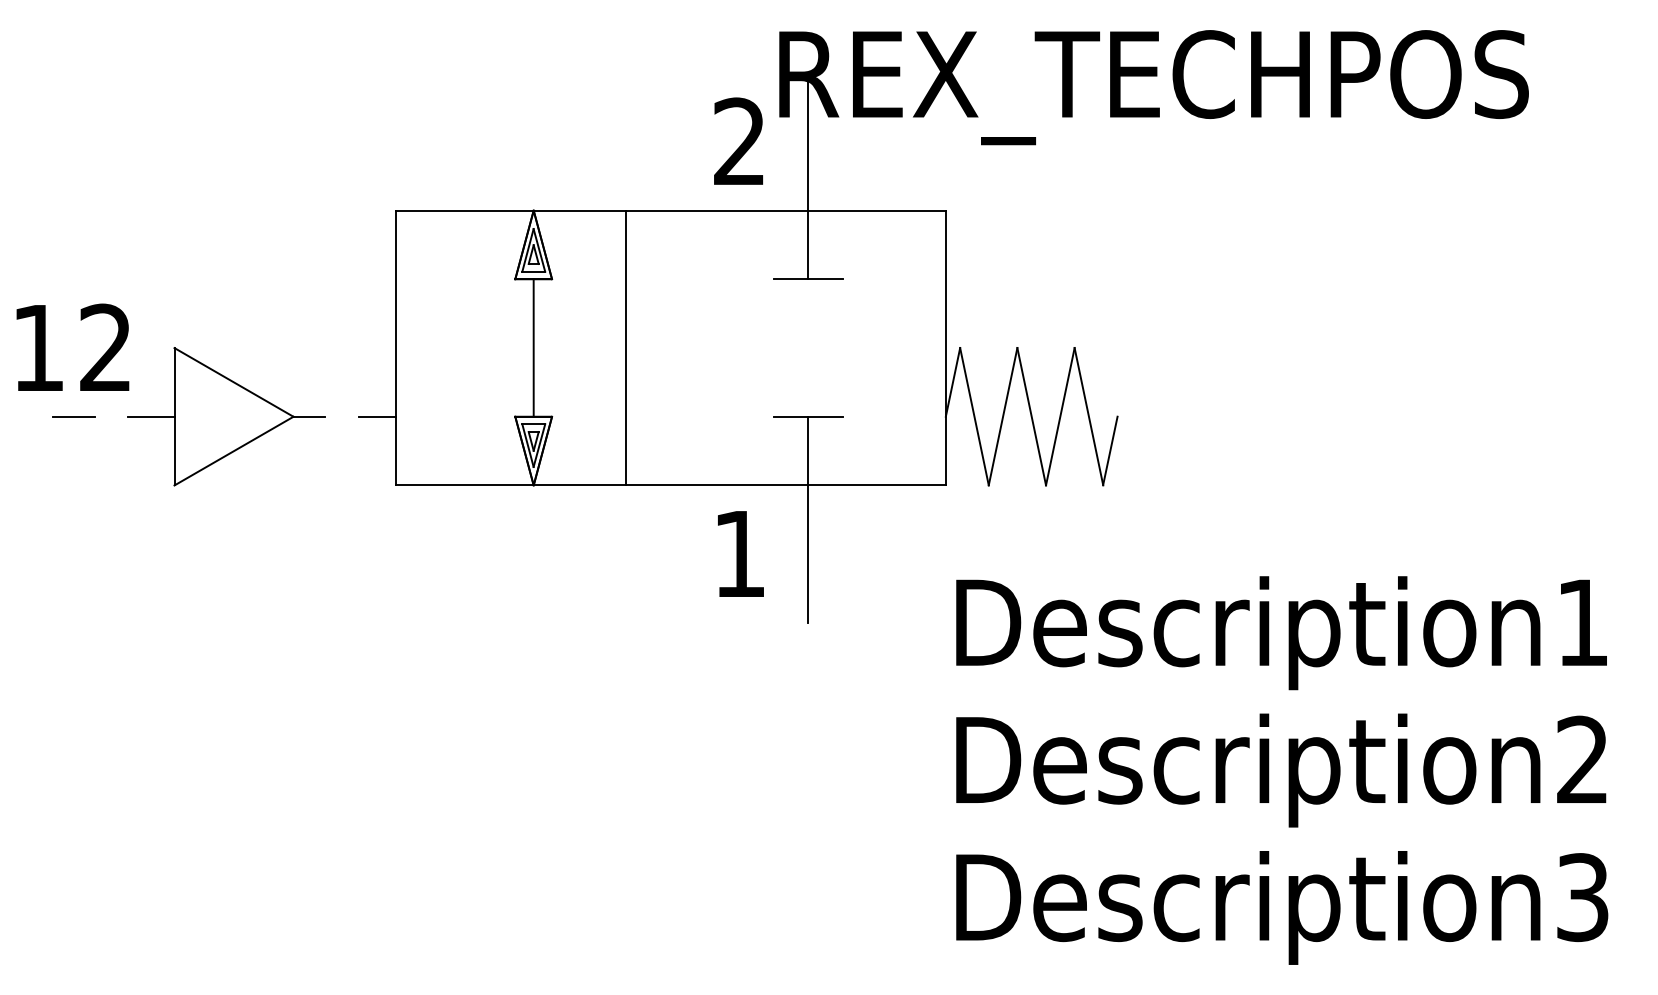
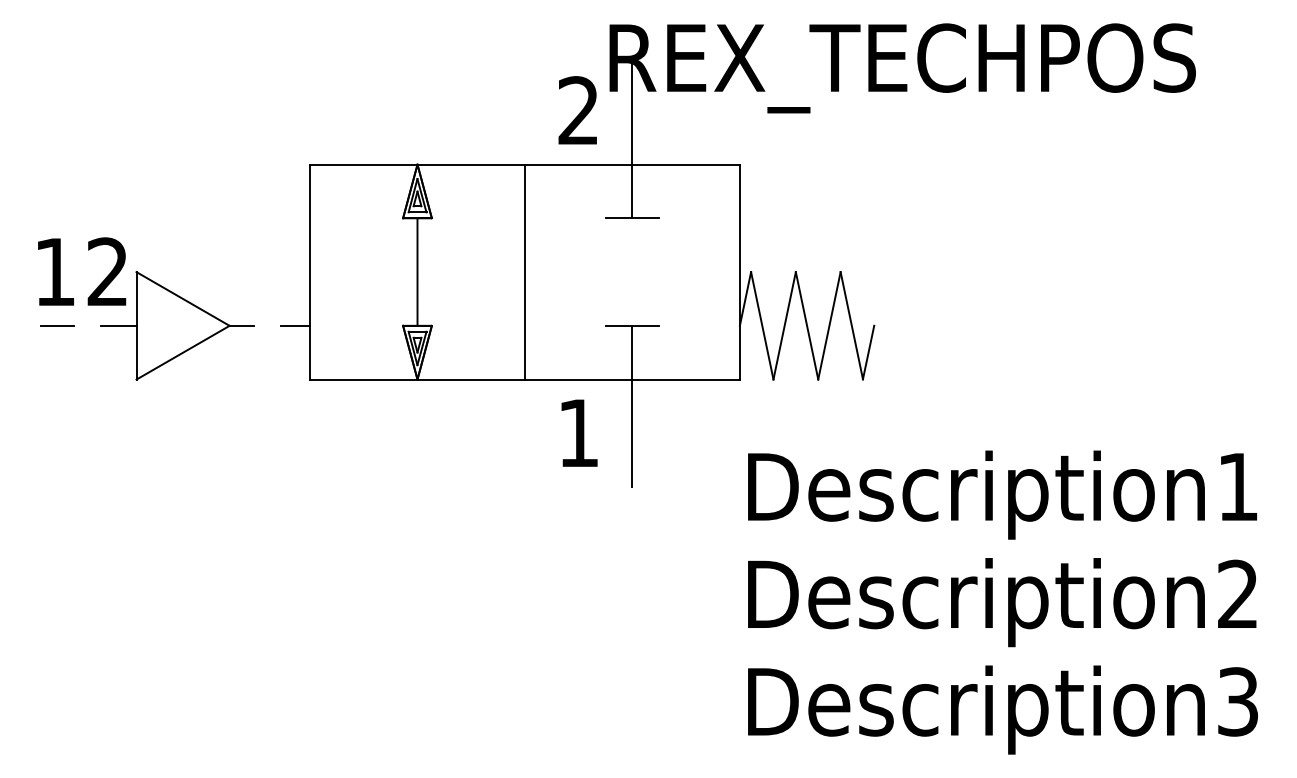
text: (73, 347) -> (82, 271), moved
line: (625, 347) -> (524, 271), moved

